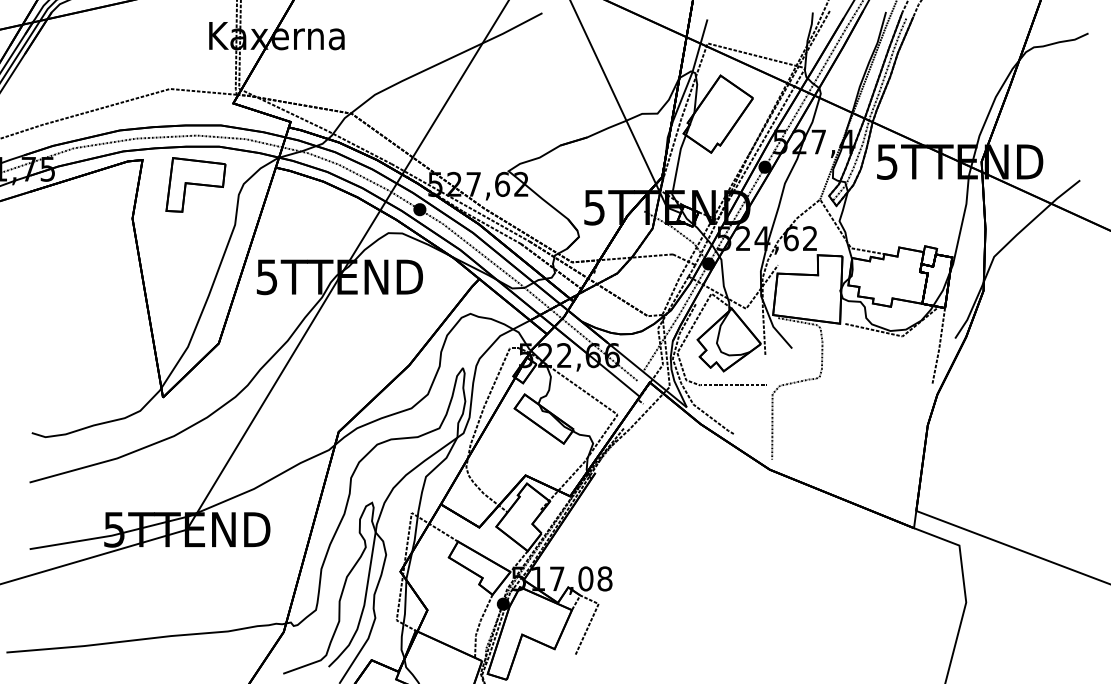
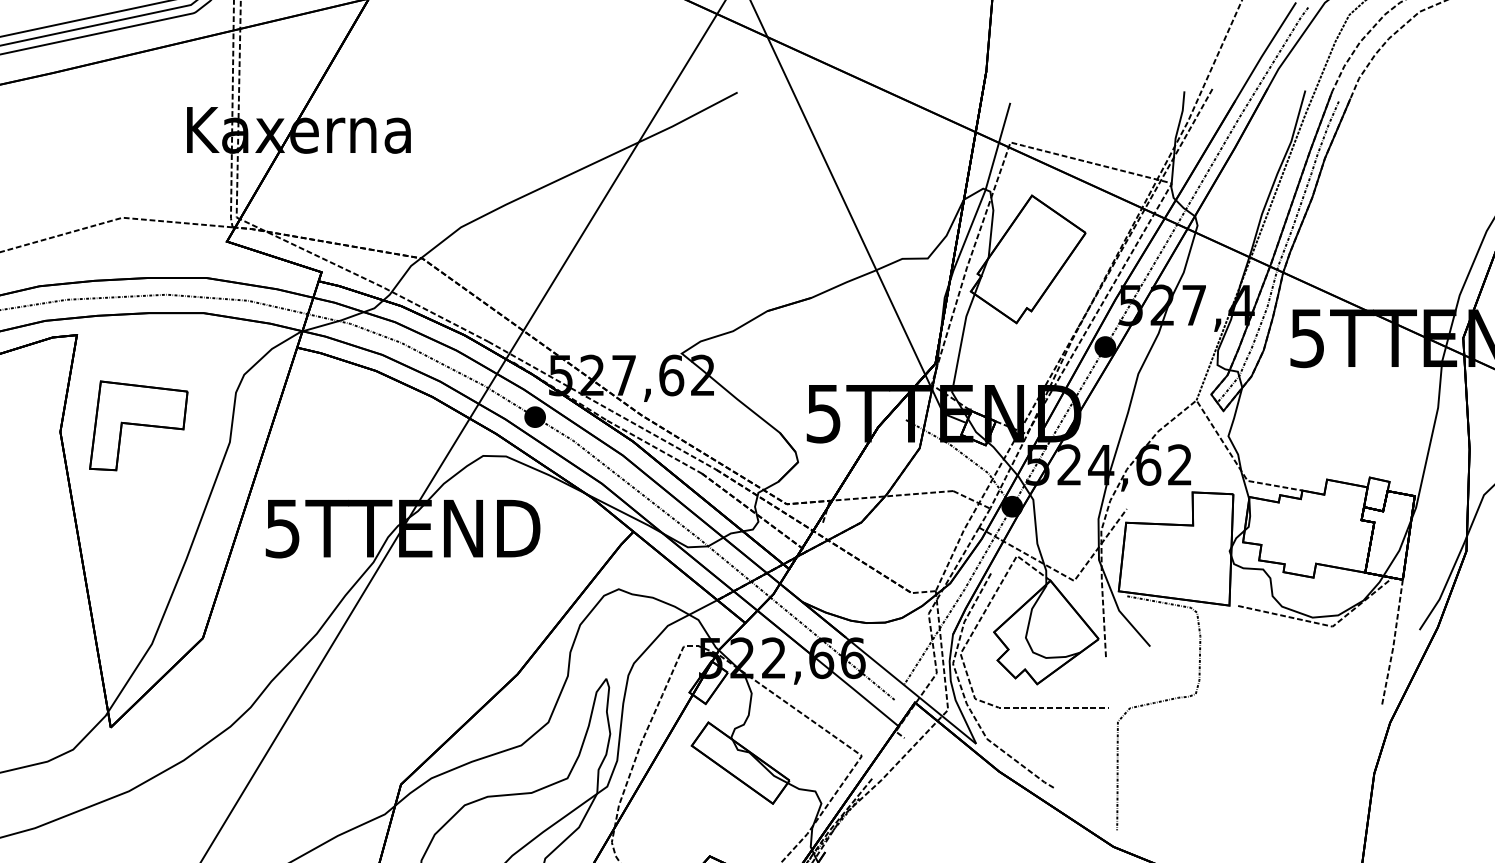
part: (195, 184) -> (137, 425), moved

